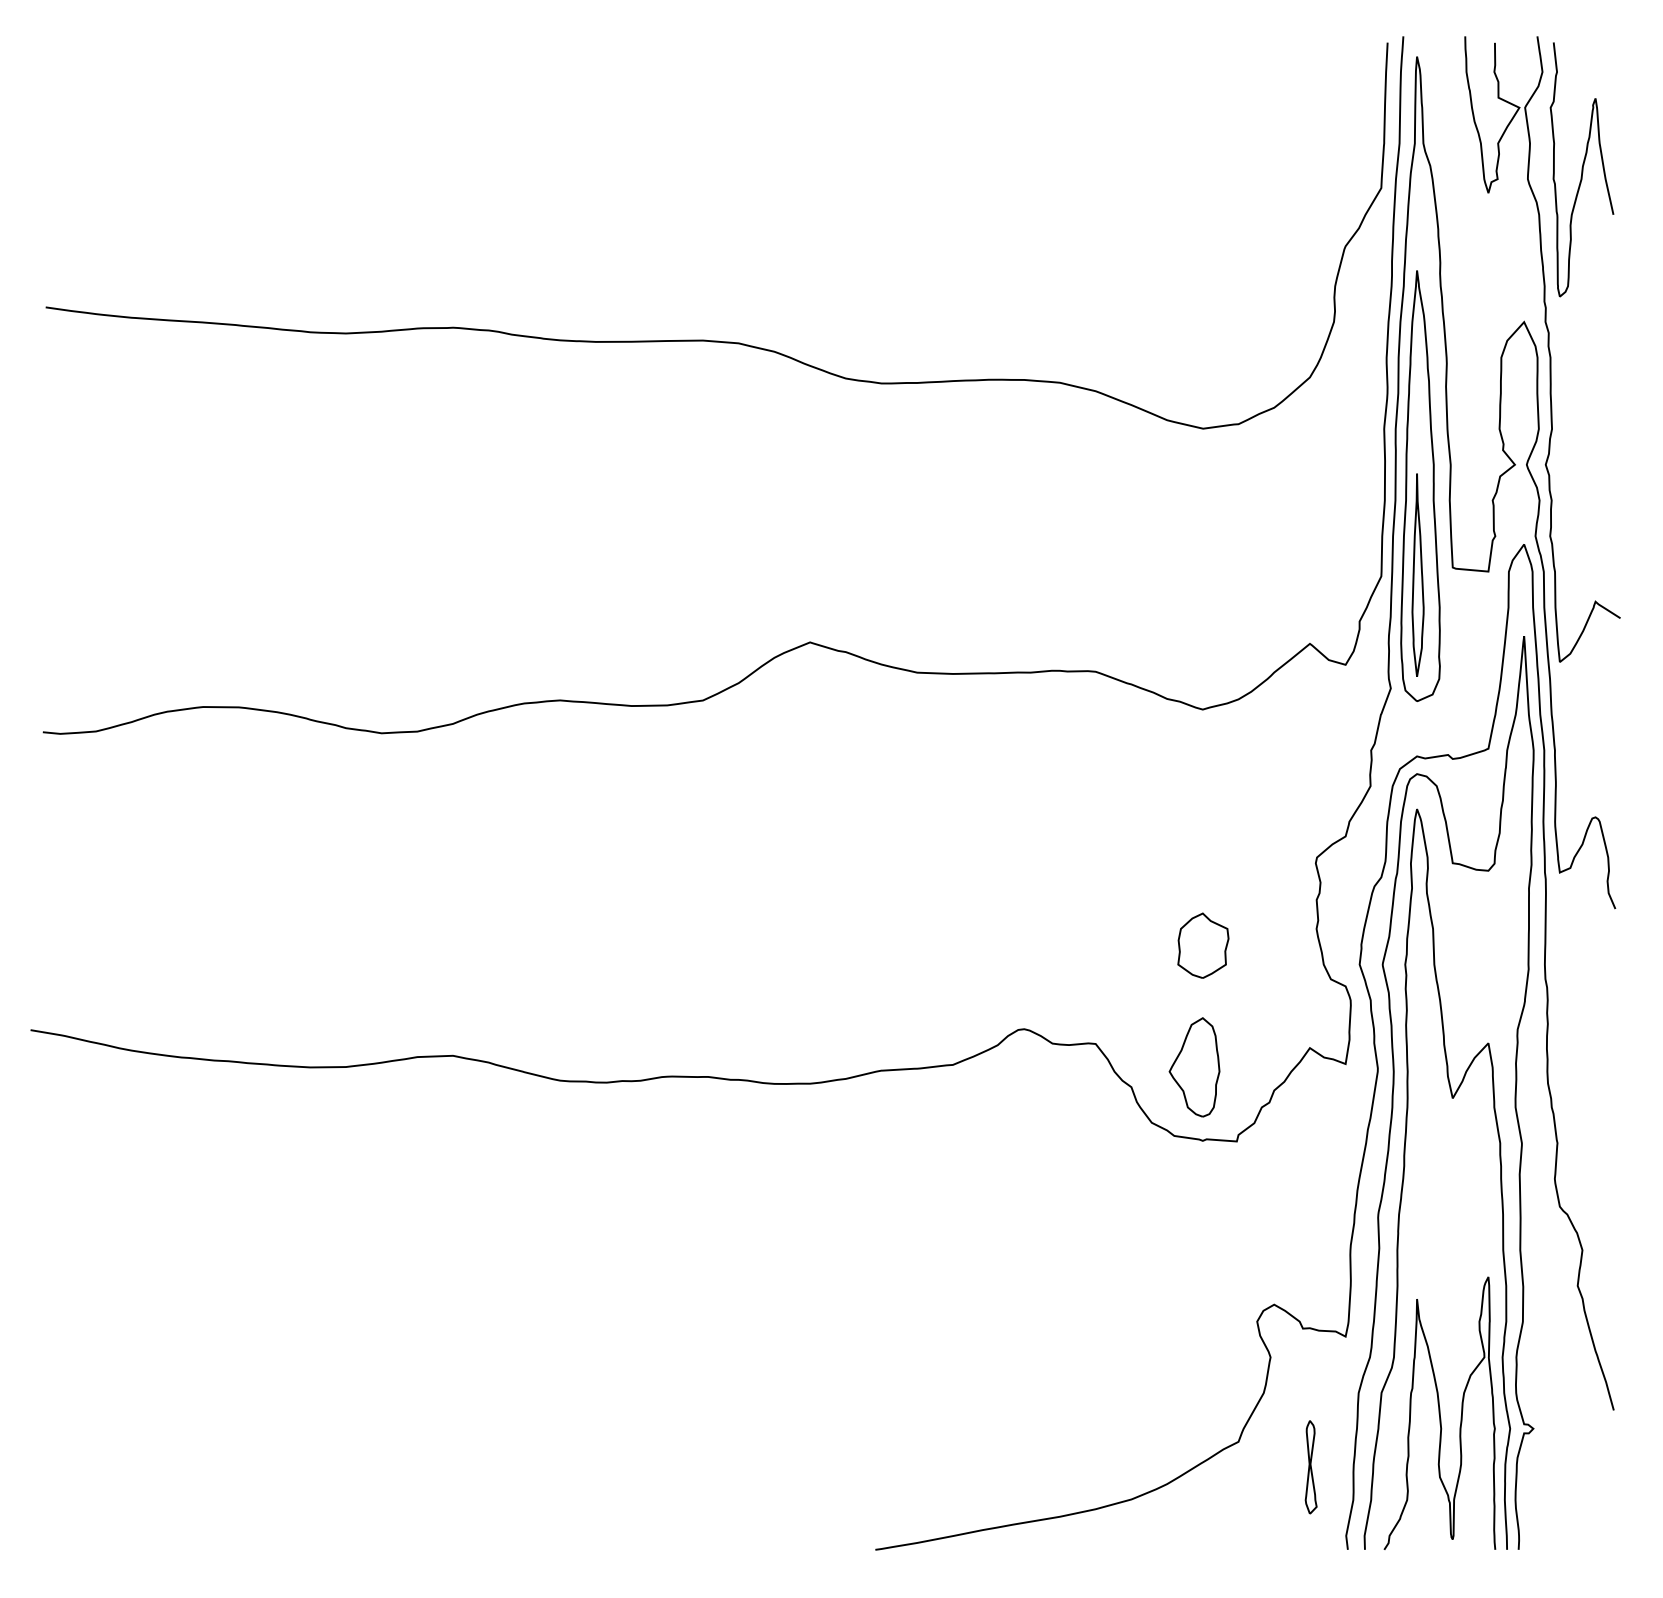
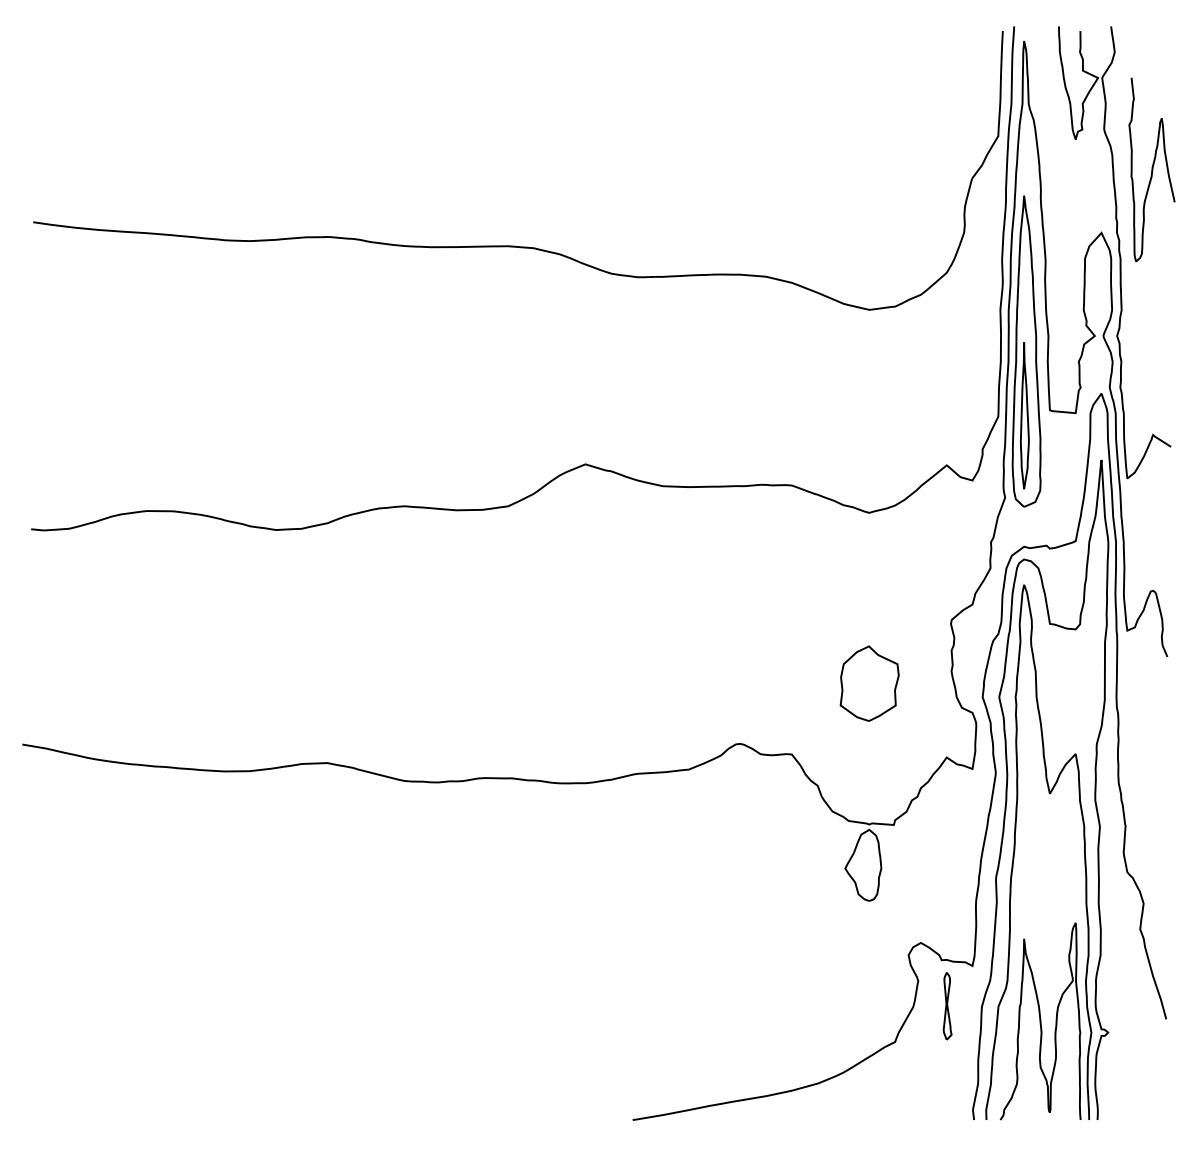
curve: (1581, 169) -> (1151, 169), moved
part: (1203, 945) -> (869, 683), size x1.6
part: (1194, 1067) -> (863, 865), moved
part: (1310, 1467) -> (947, 1006), moved

